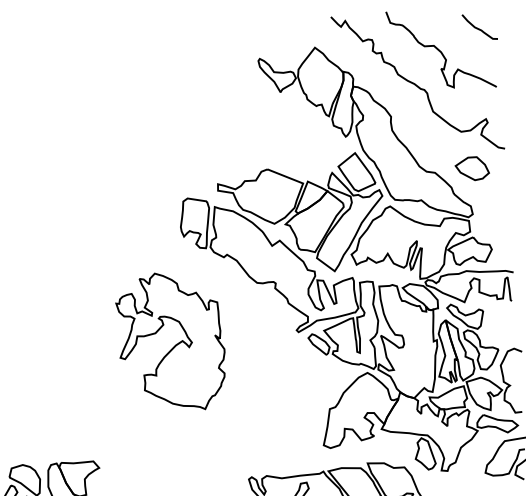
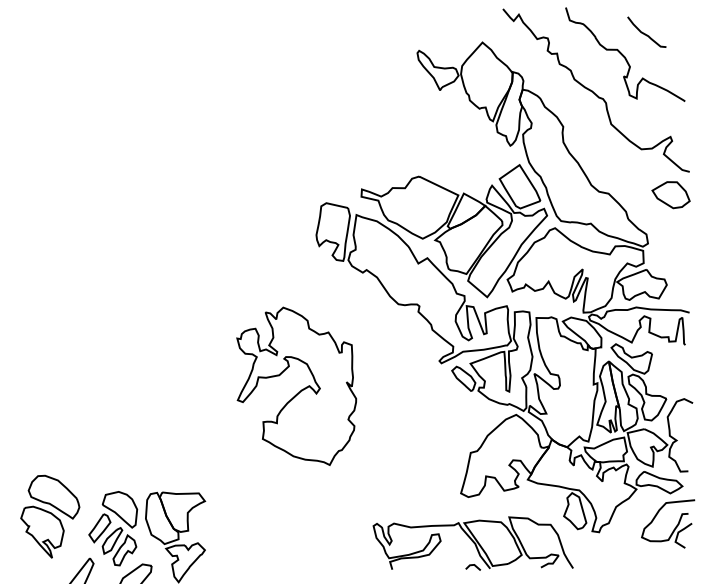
curve: (478, 28) -> (645, 33), moved
part: (471, 169) -> (670, 195), moved
part: (175, 344) -> (301, 389), moved

